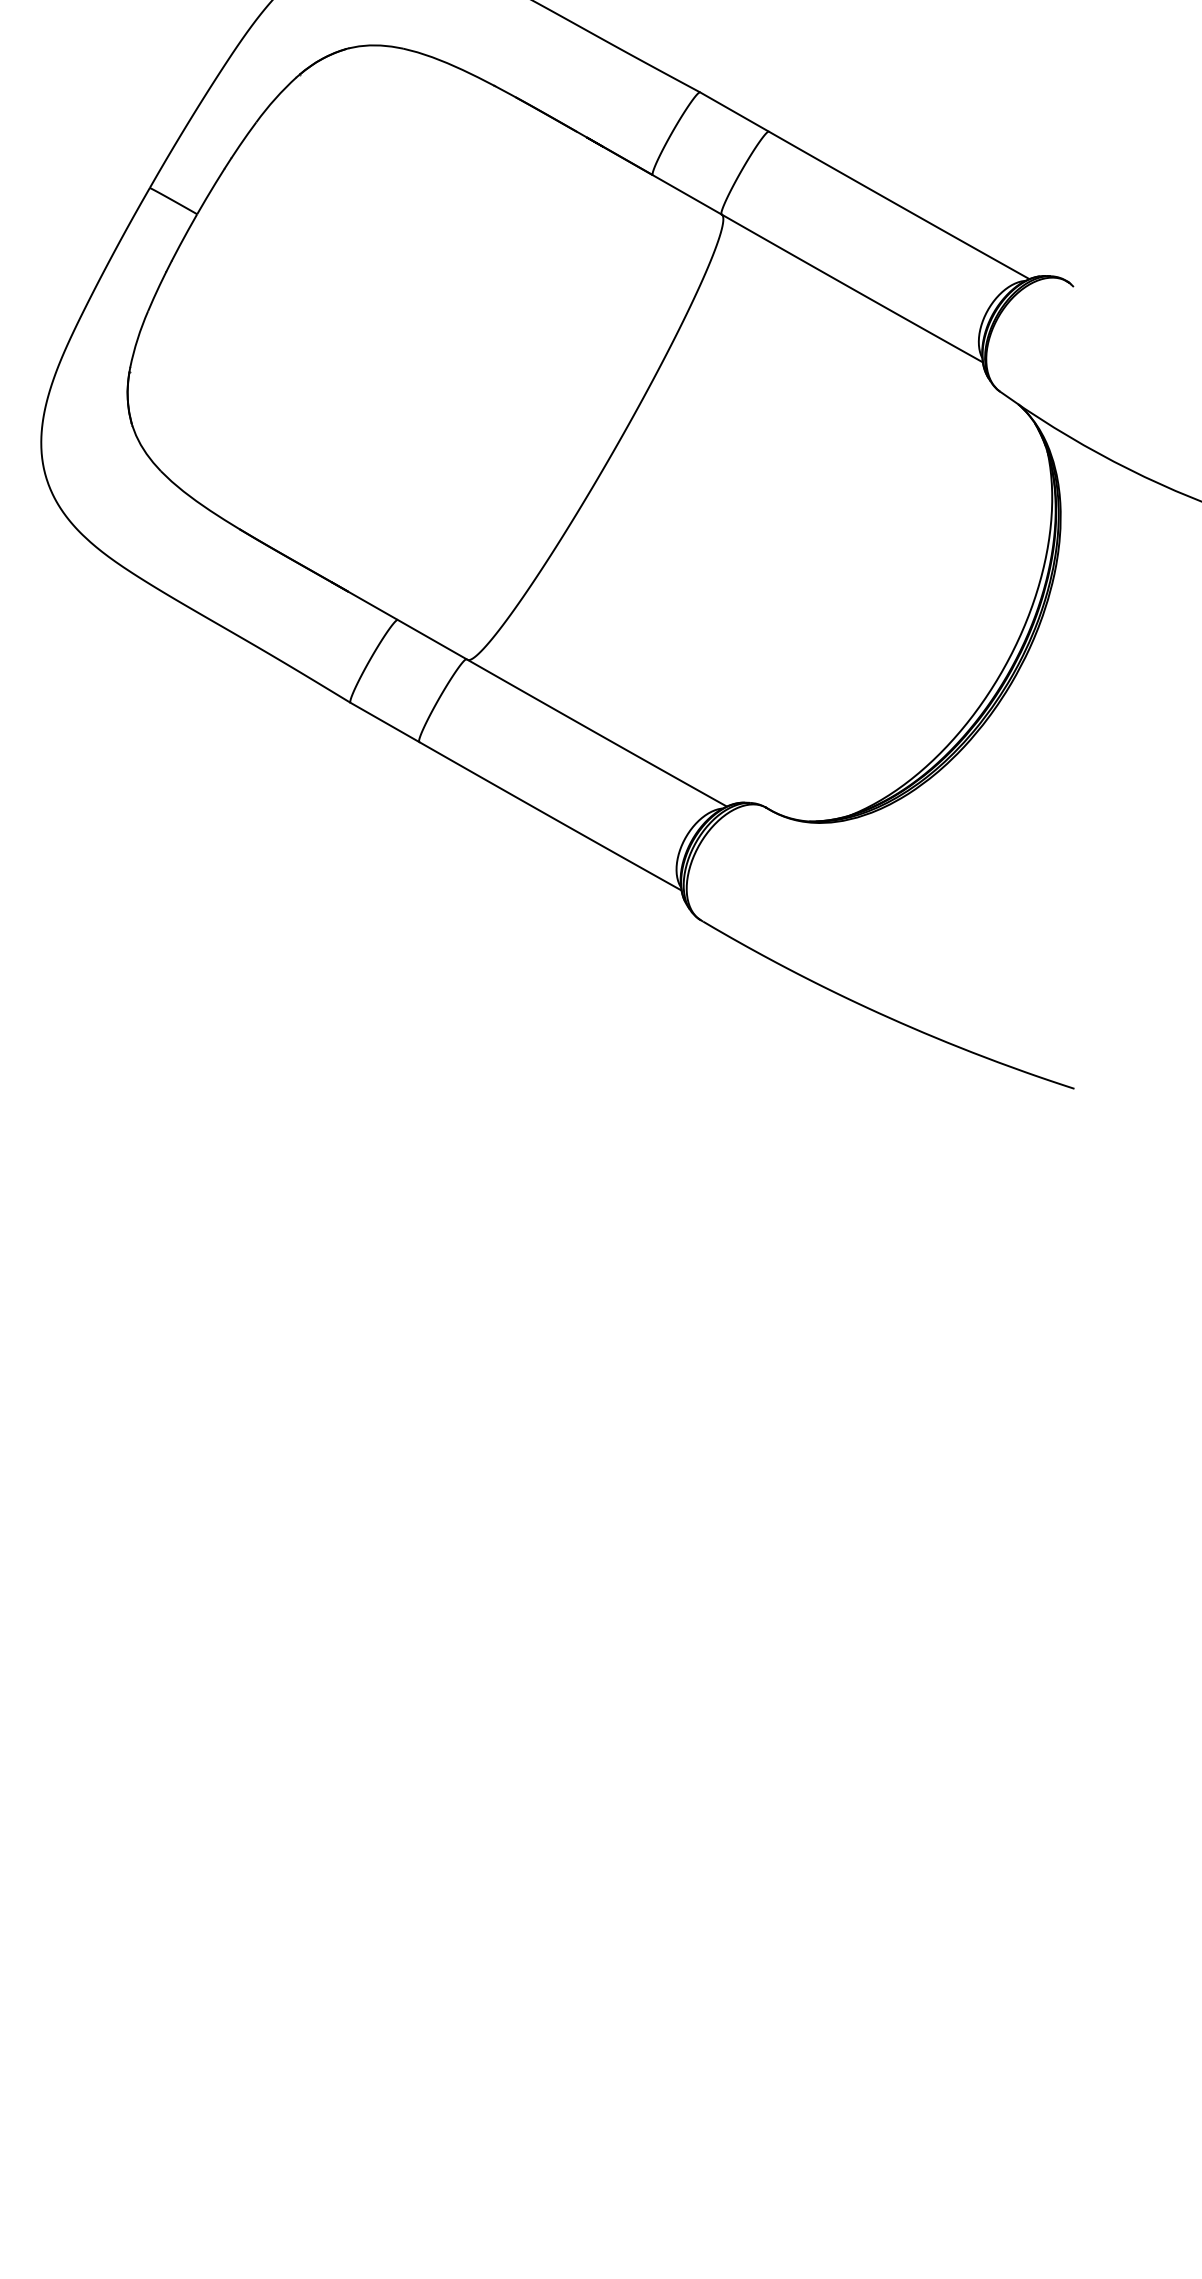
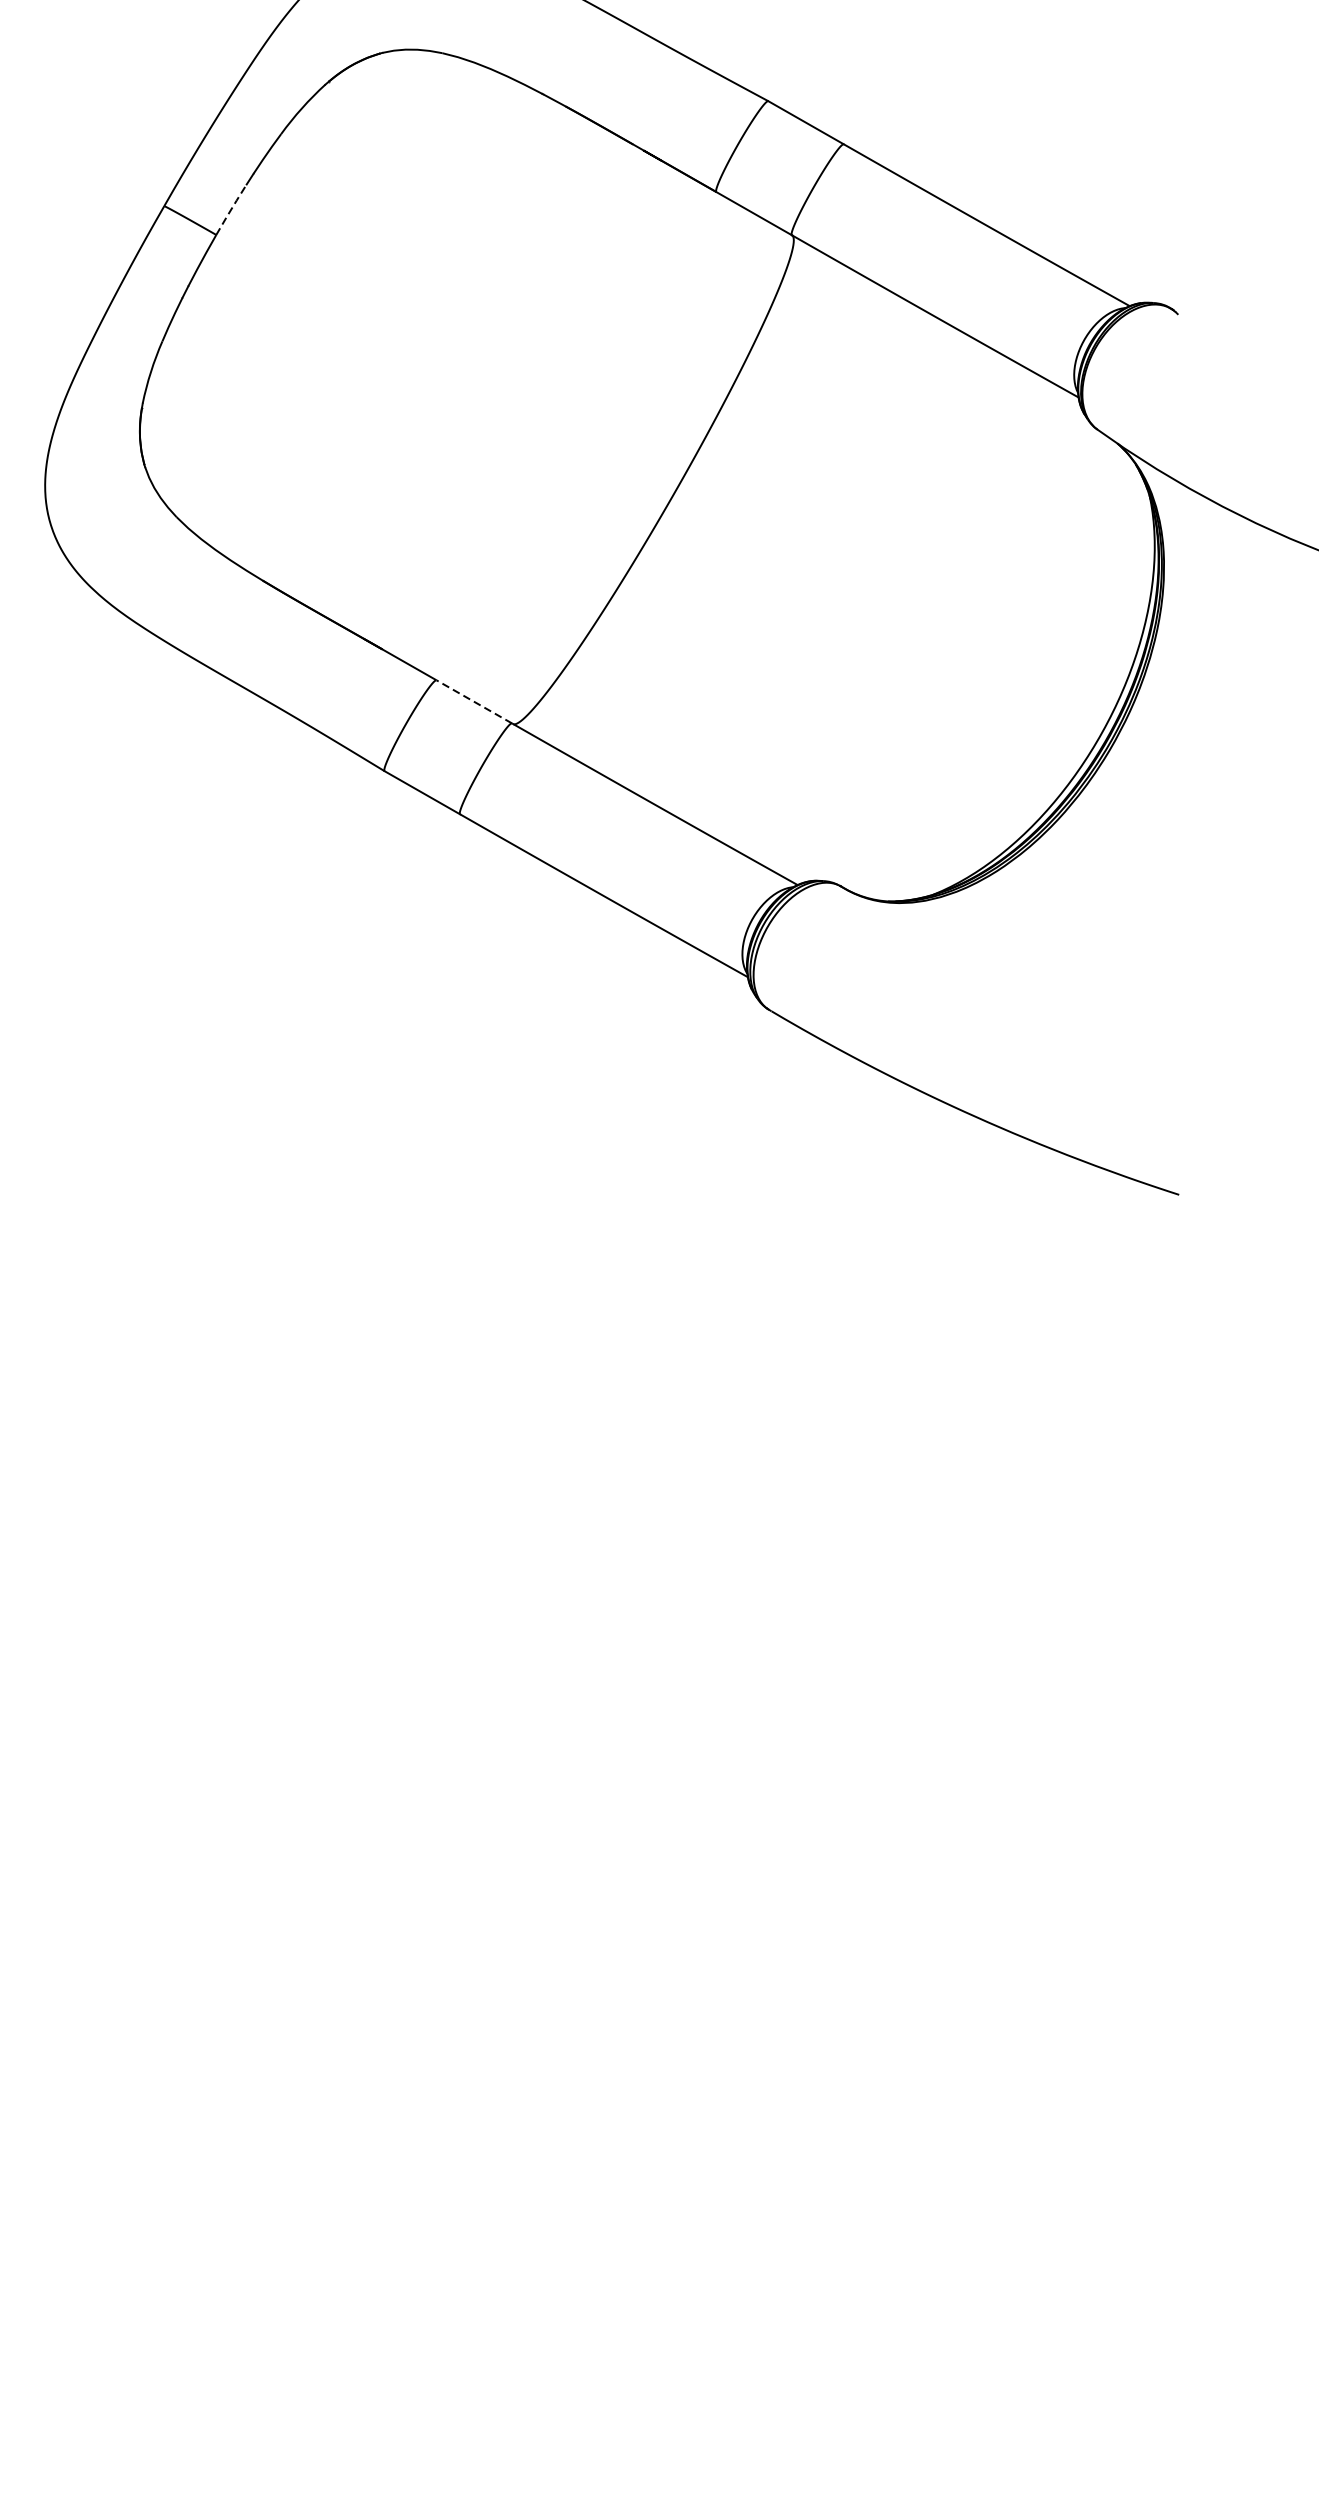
line: (211, 190) -> (231, 208), solid -> dashed
line: (432, 639) -> (474, 701), solid -> dashed

